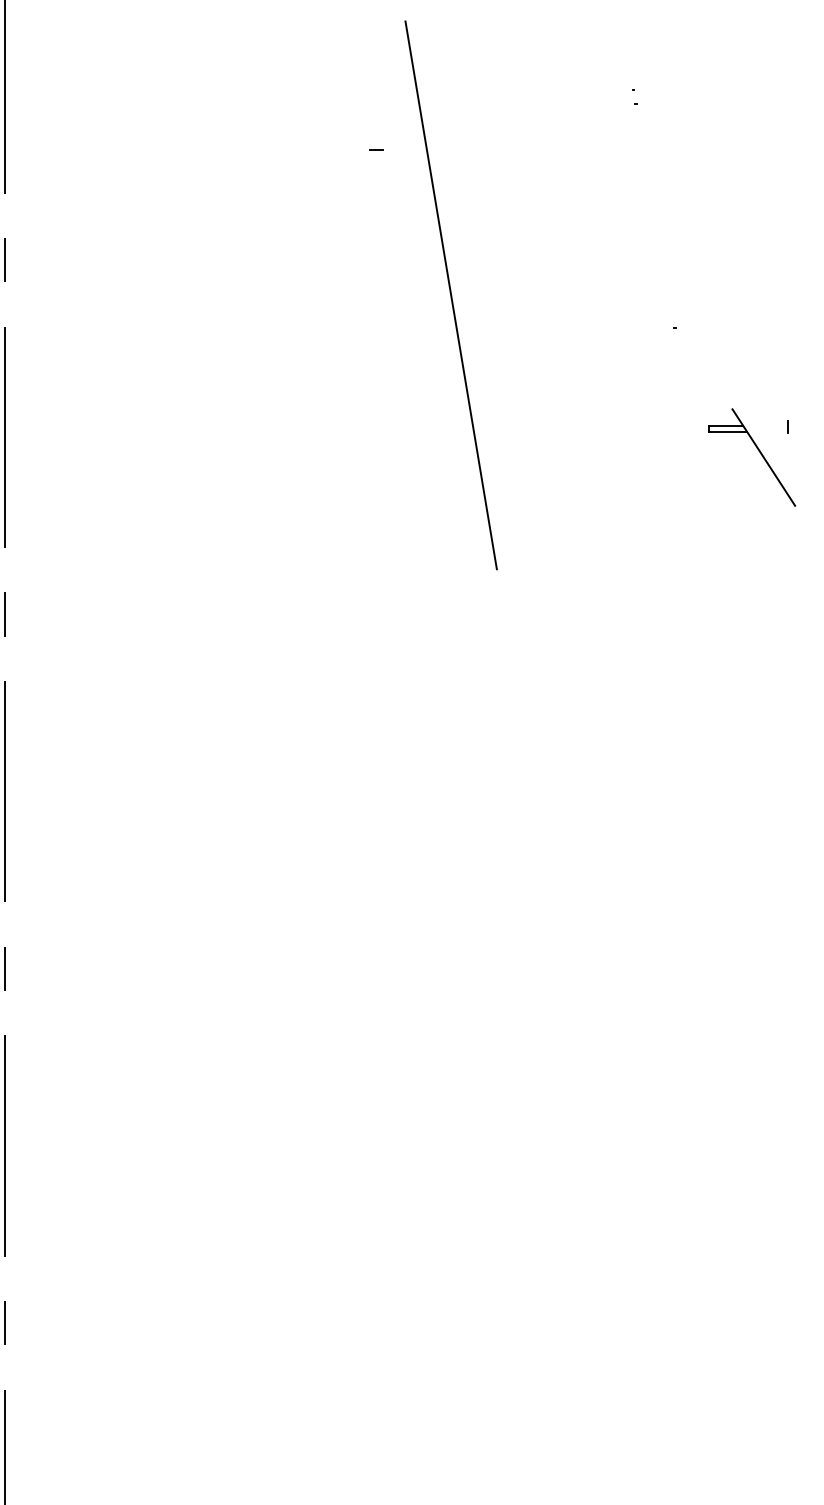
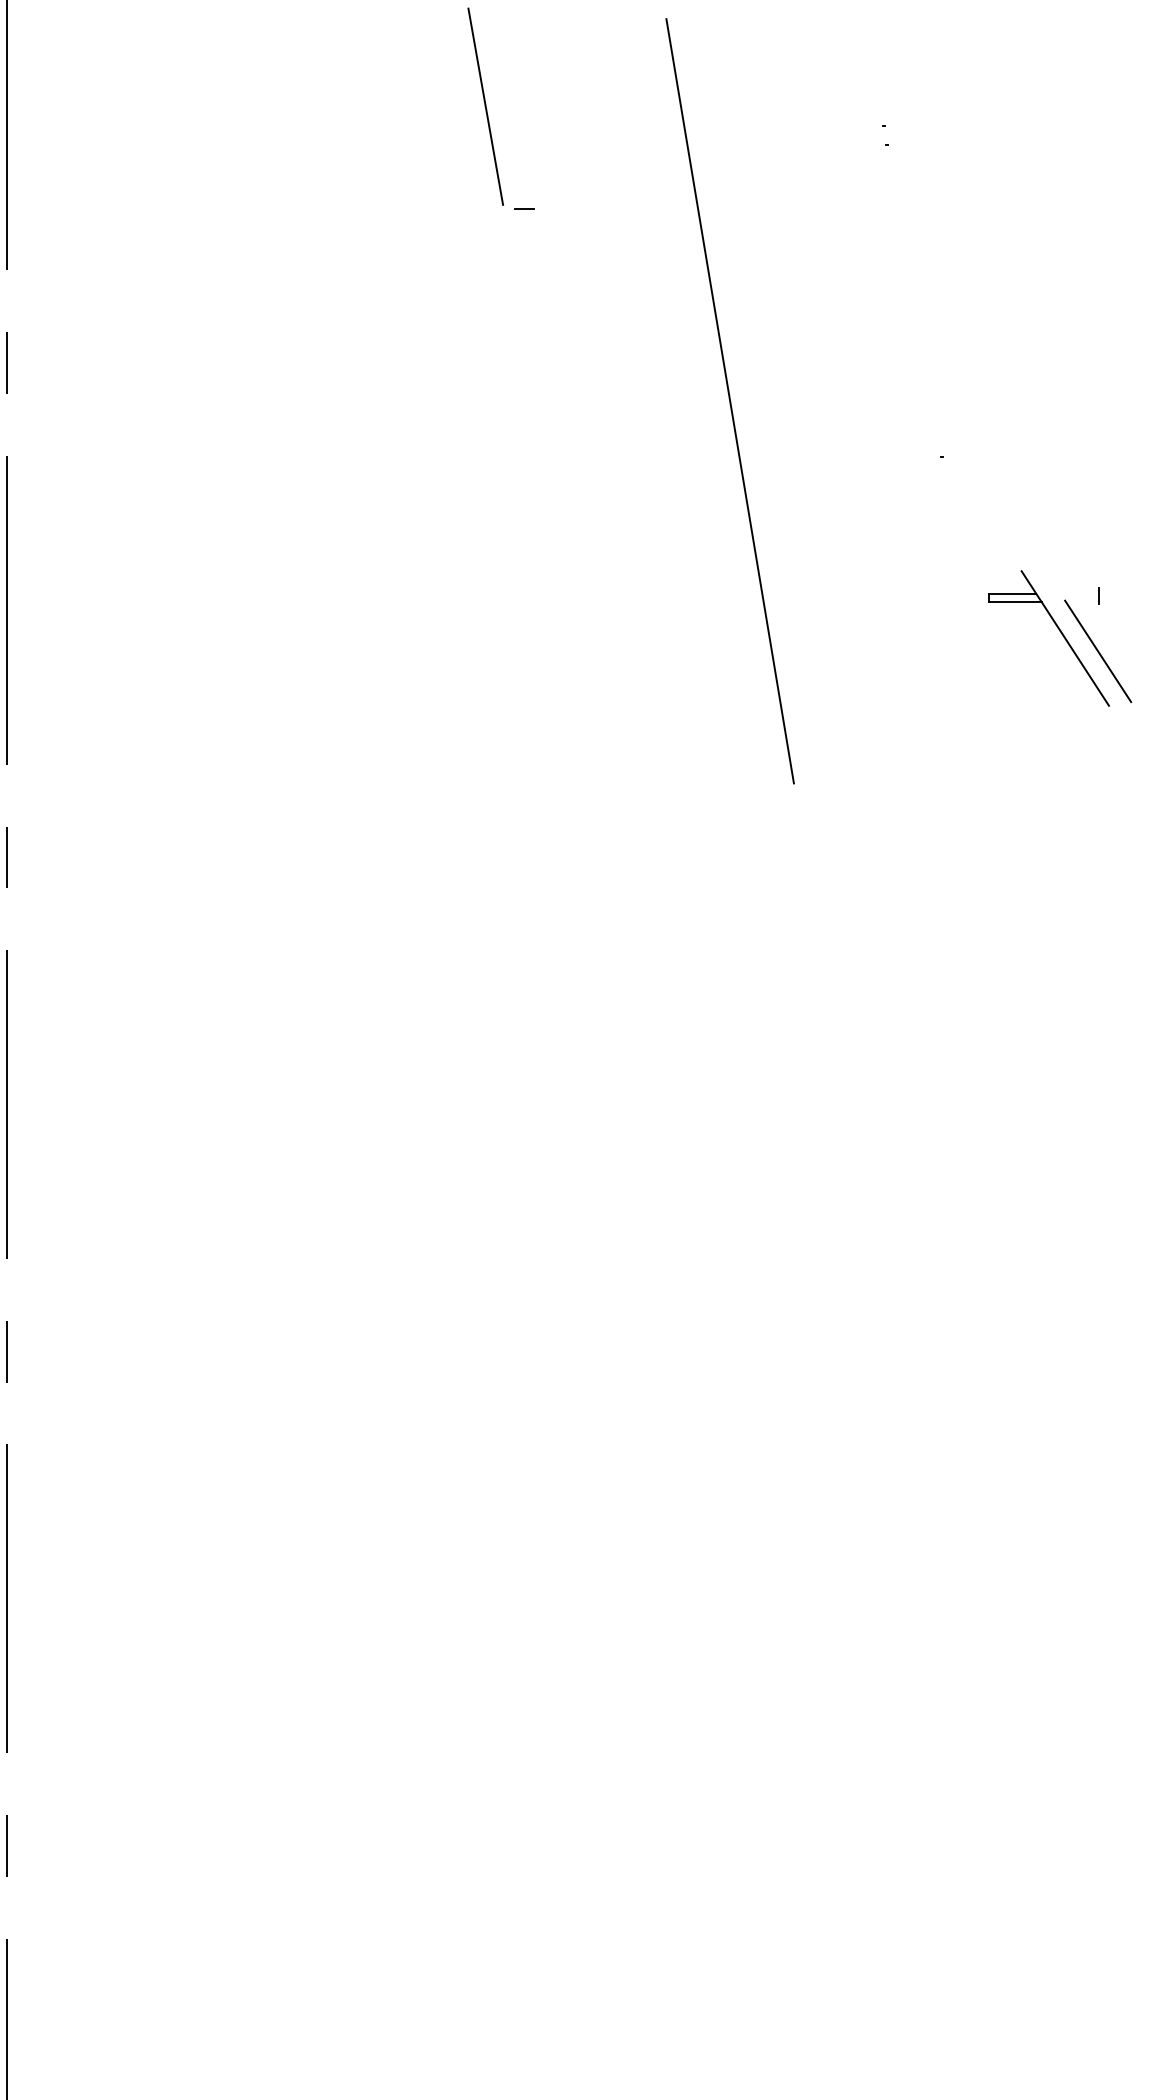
line: (348, 76) -> (485, 106), added
line: (450, 295) -> (729, 401), moved
line: (787, 466) -> (1098, 651), added

